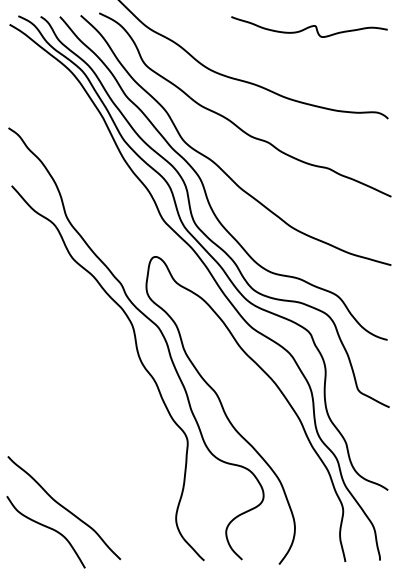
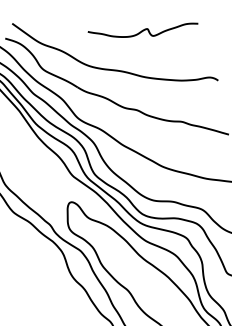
curve: (309, 26) -> (143, 29), moved

